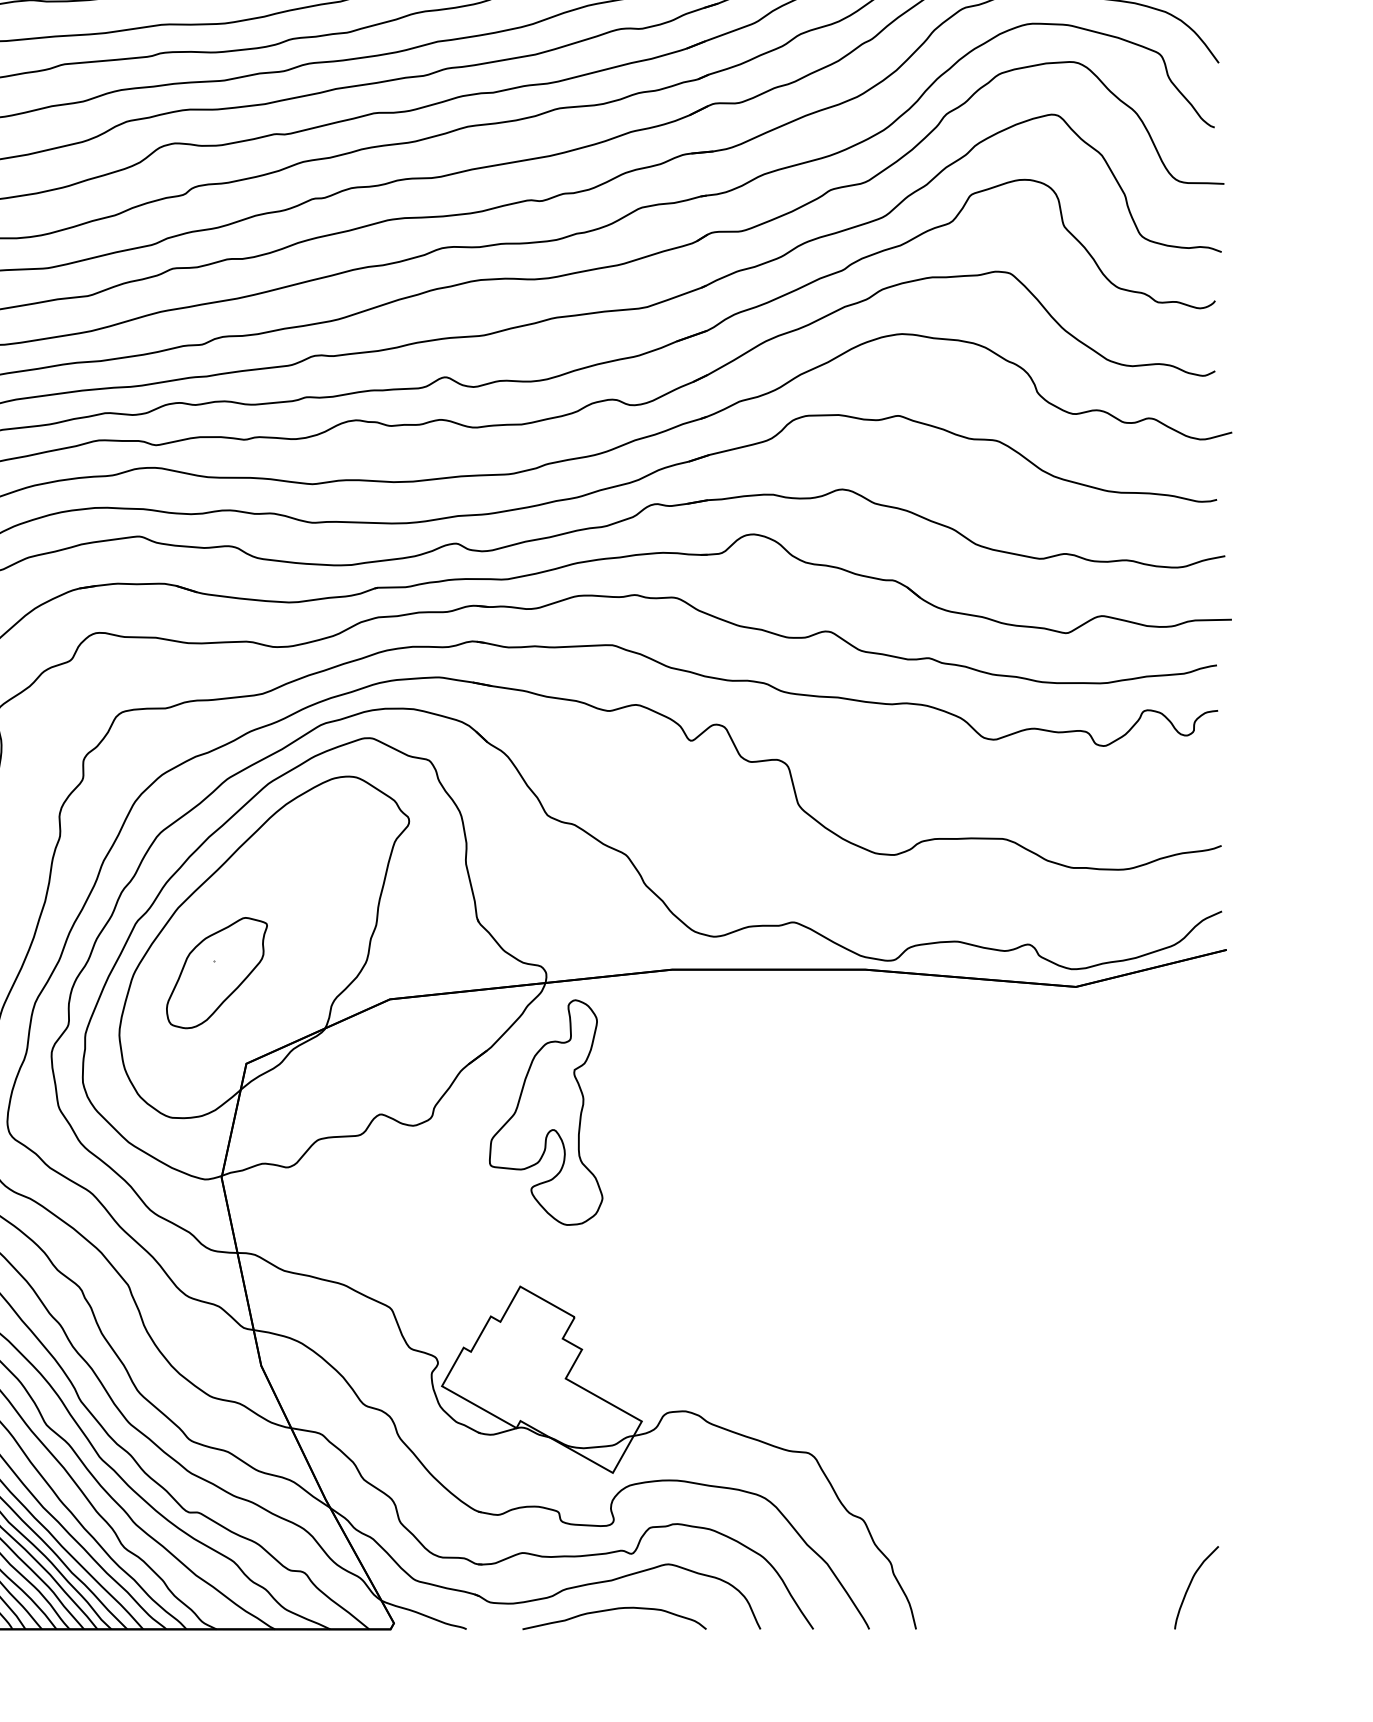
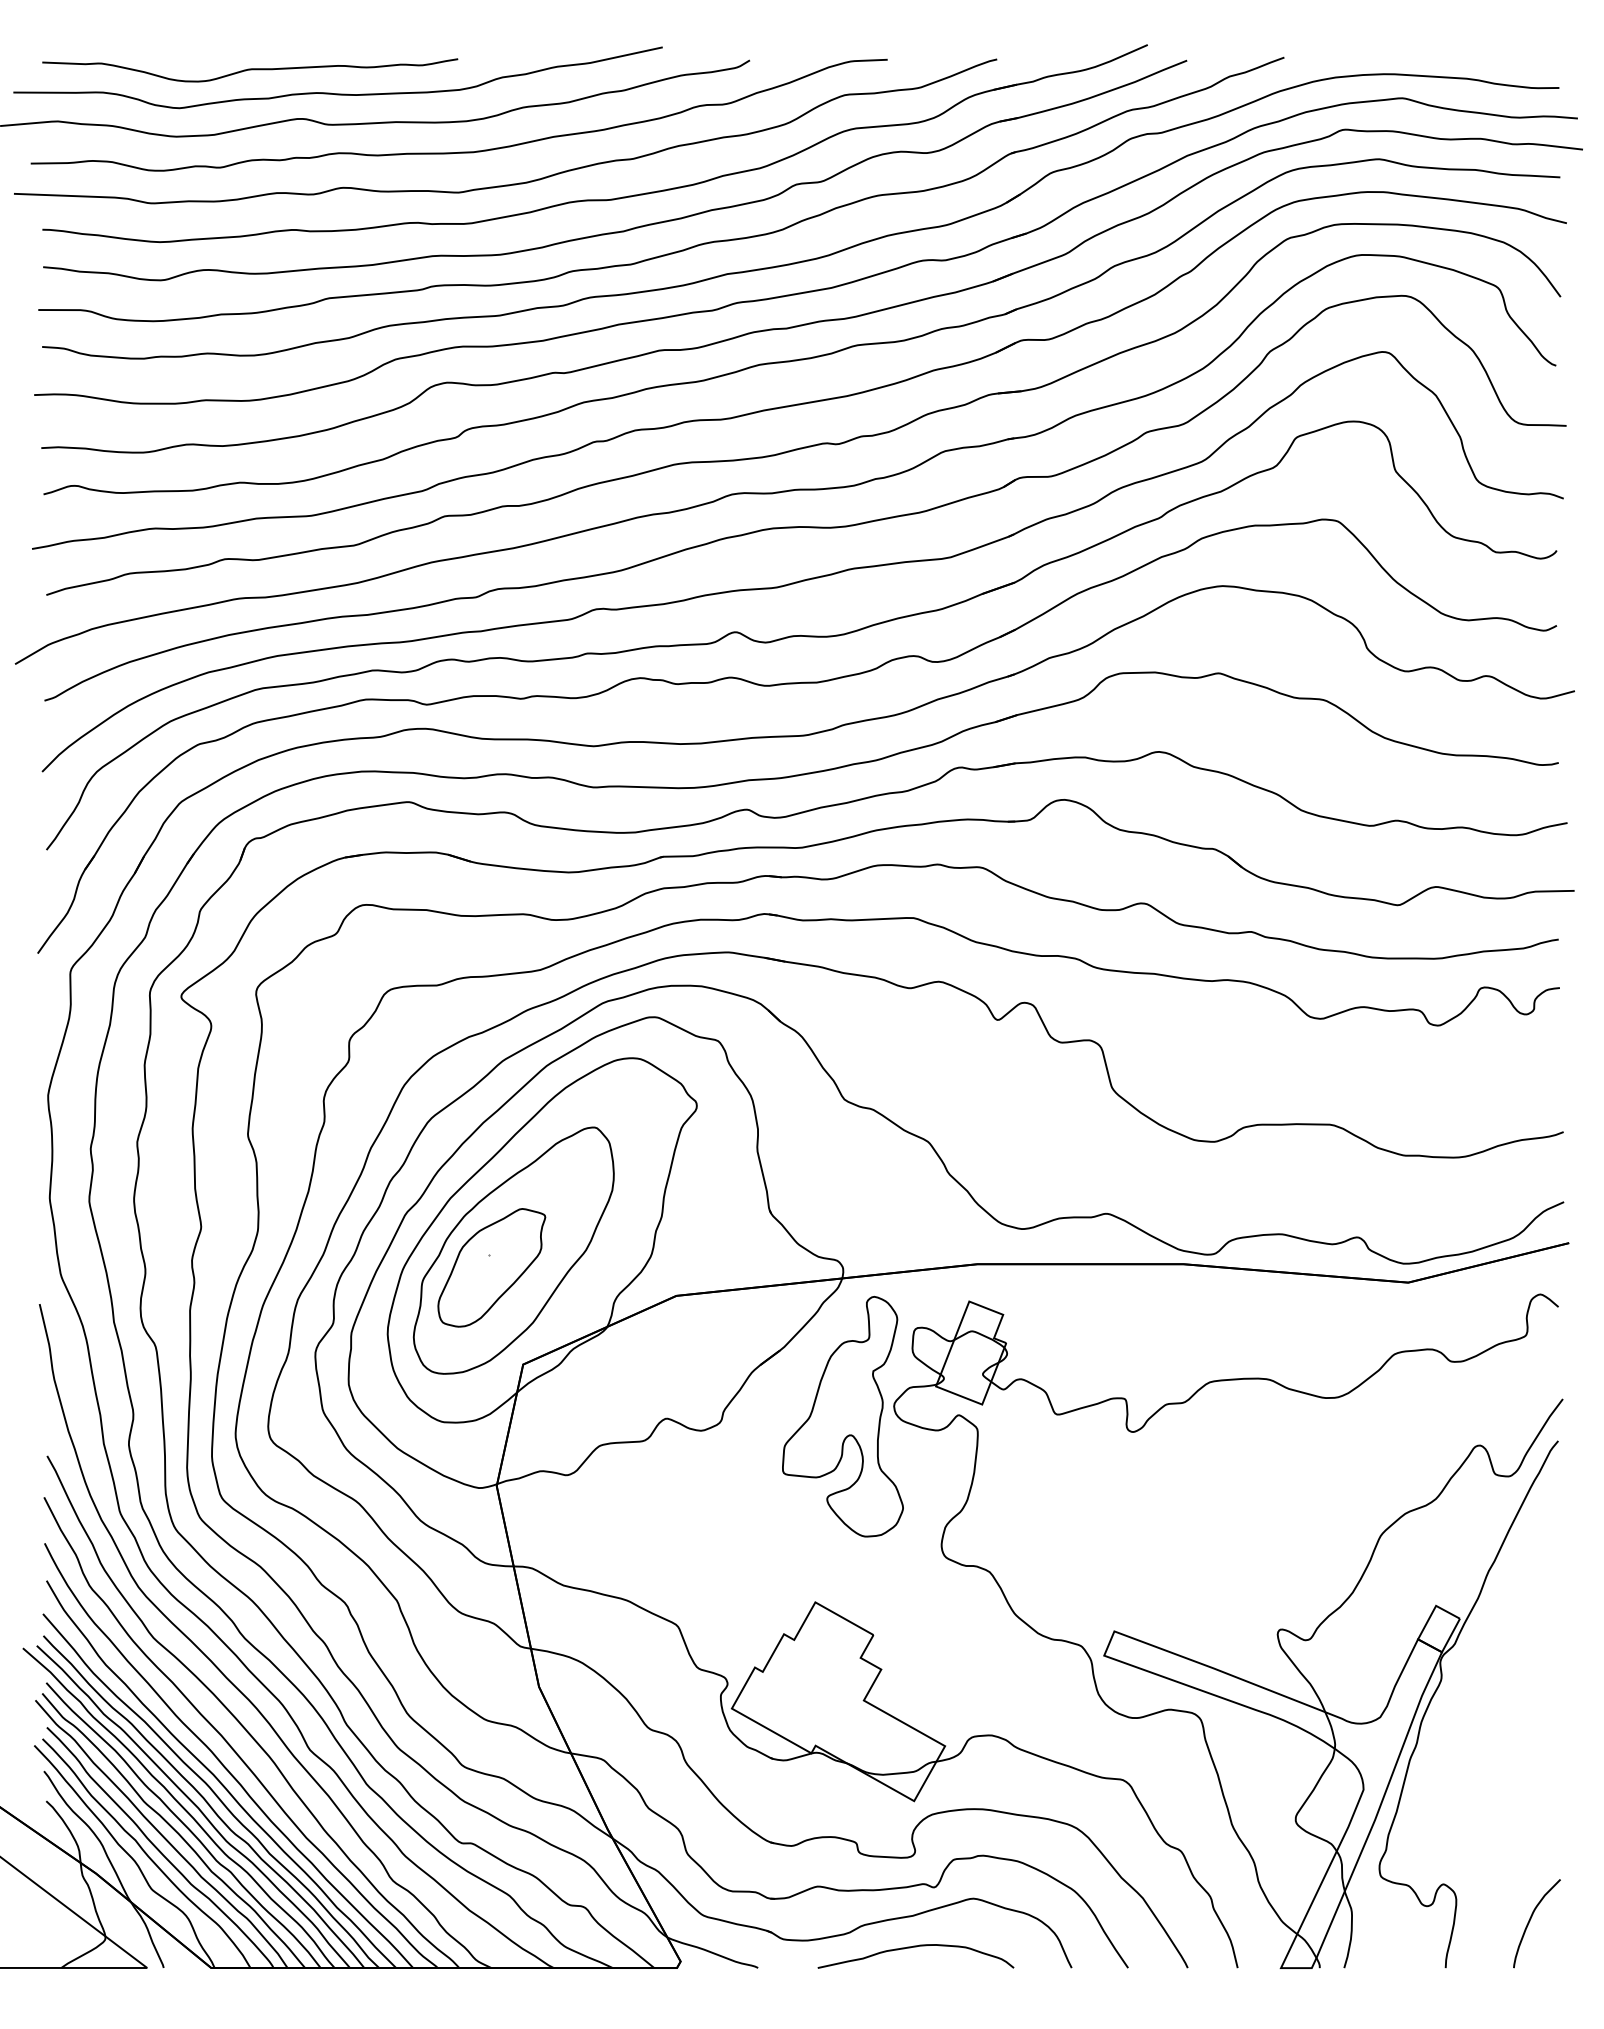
part: (237, 956) -> (513, 1250), added
part: (894, 1347) -> (1214, 1667), added

